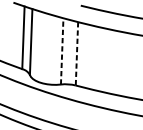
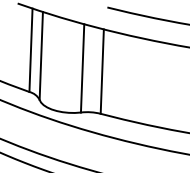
line: (62, 50) -> (82, 67), dashed -> solid
line: (77, 54) -> (102, 72), dashed -> solid

